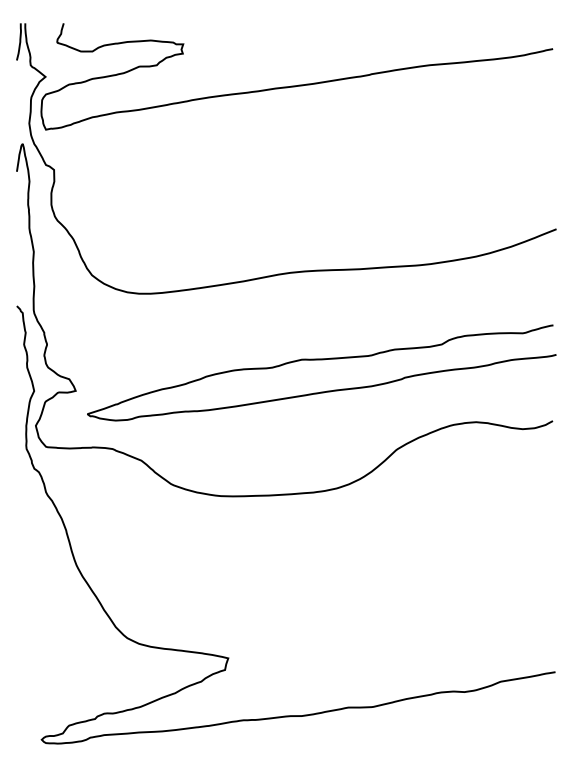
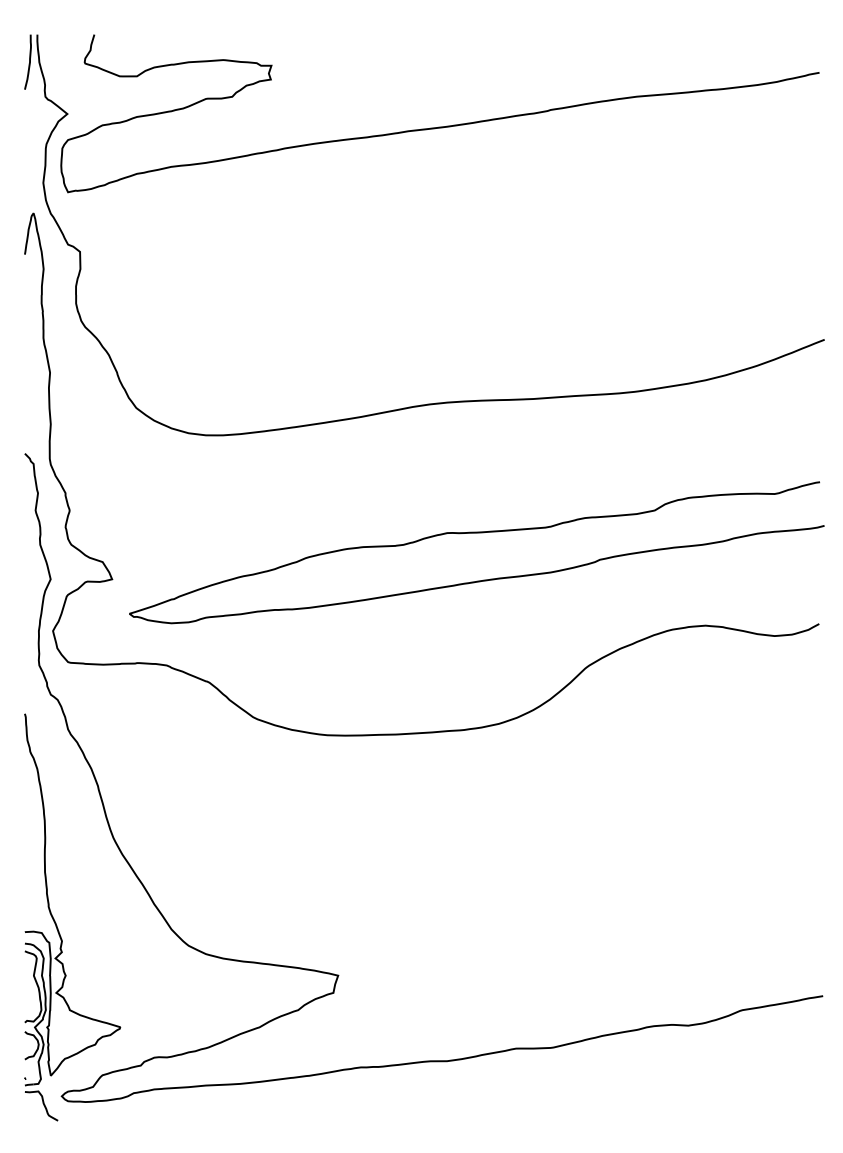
part: (38, 622) -> (56, 922), added

